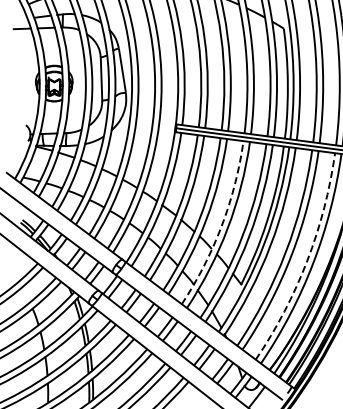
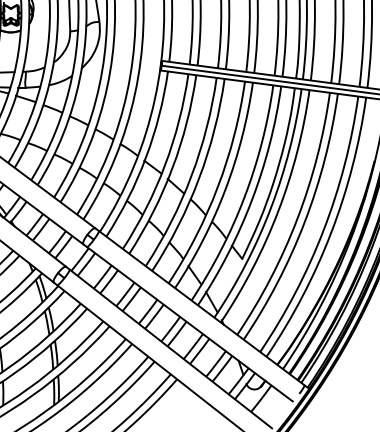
arc: (221, 226) -> (217, 187), dashed -> solid
arc: (307, 260) -> (324, 229), dashed -> solid

